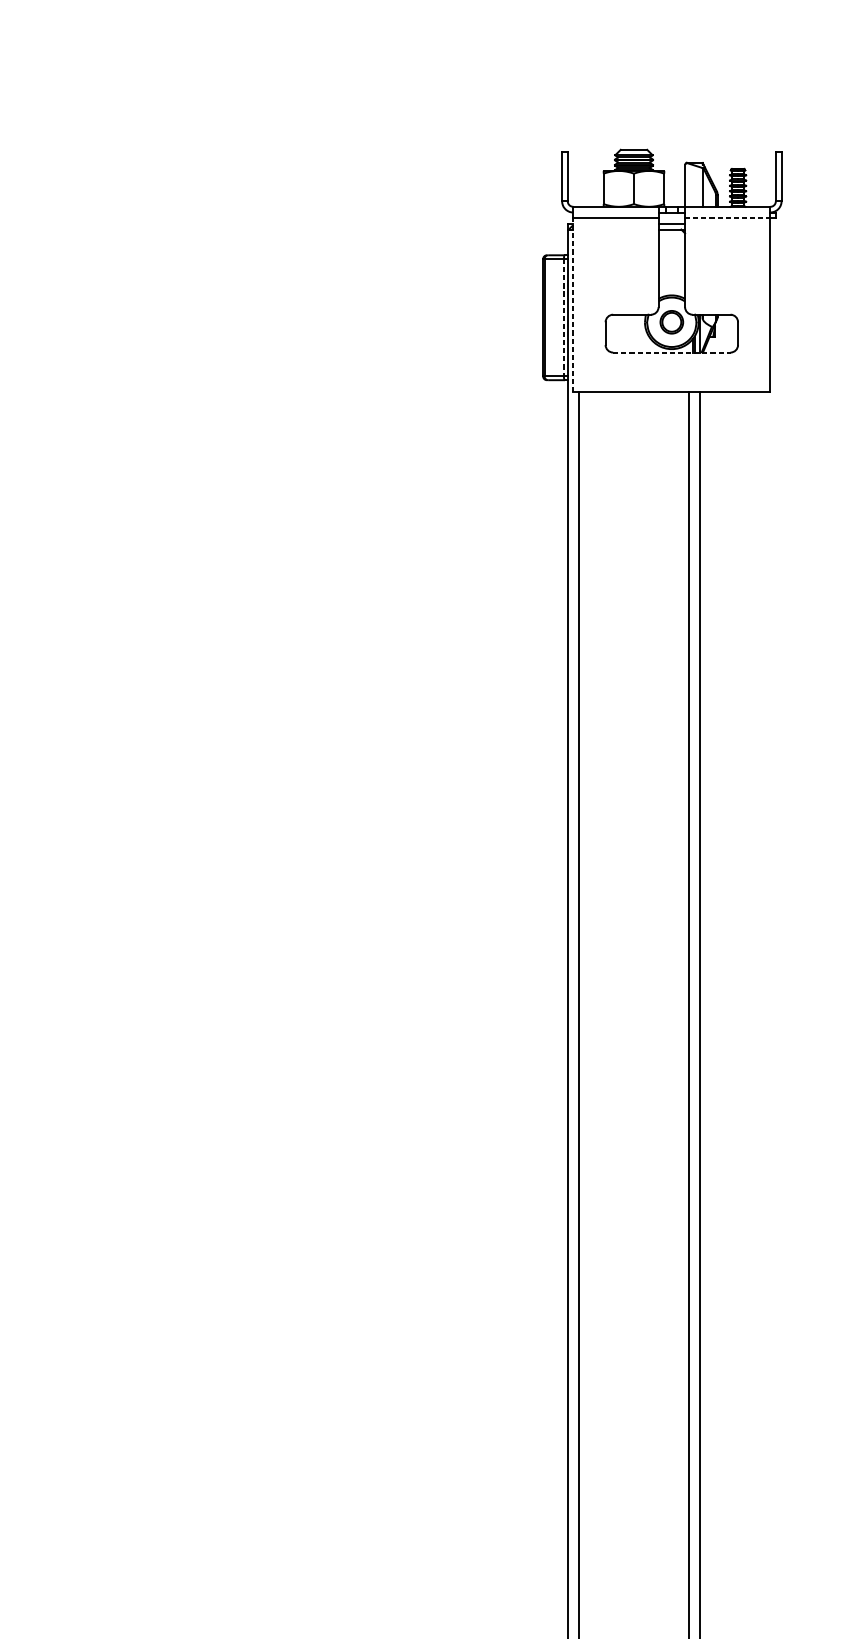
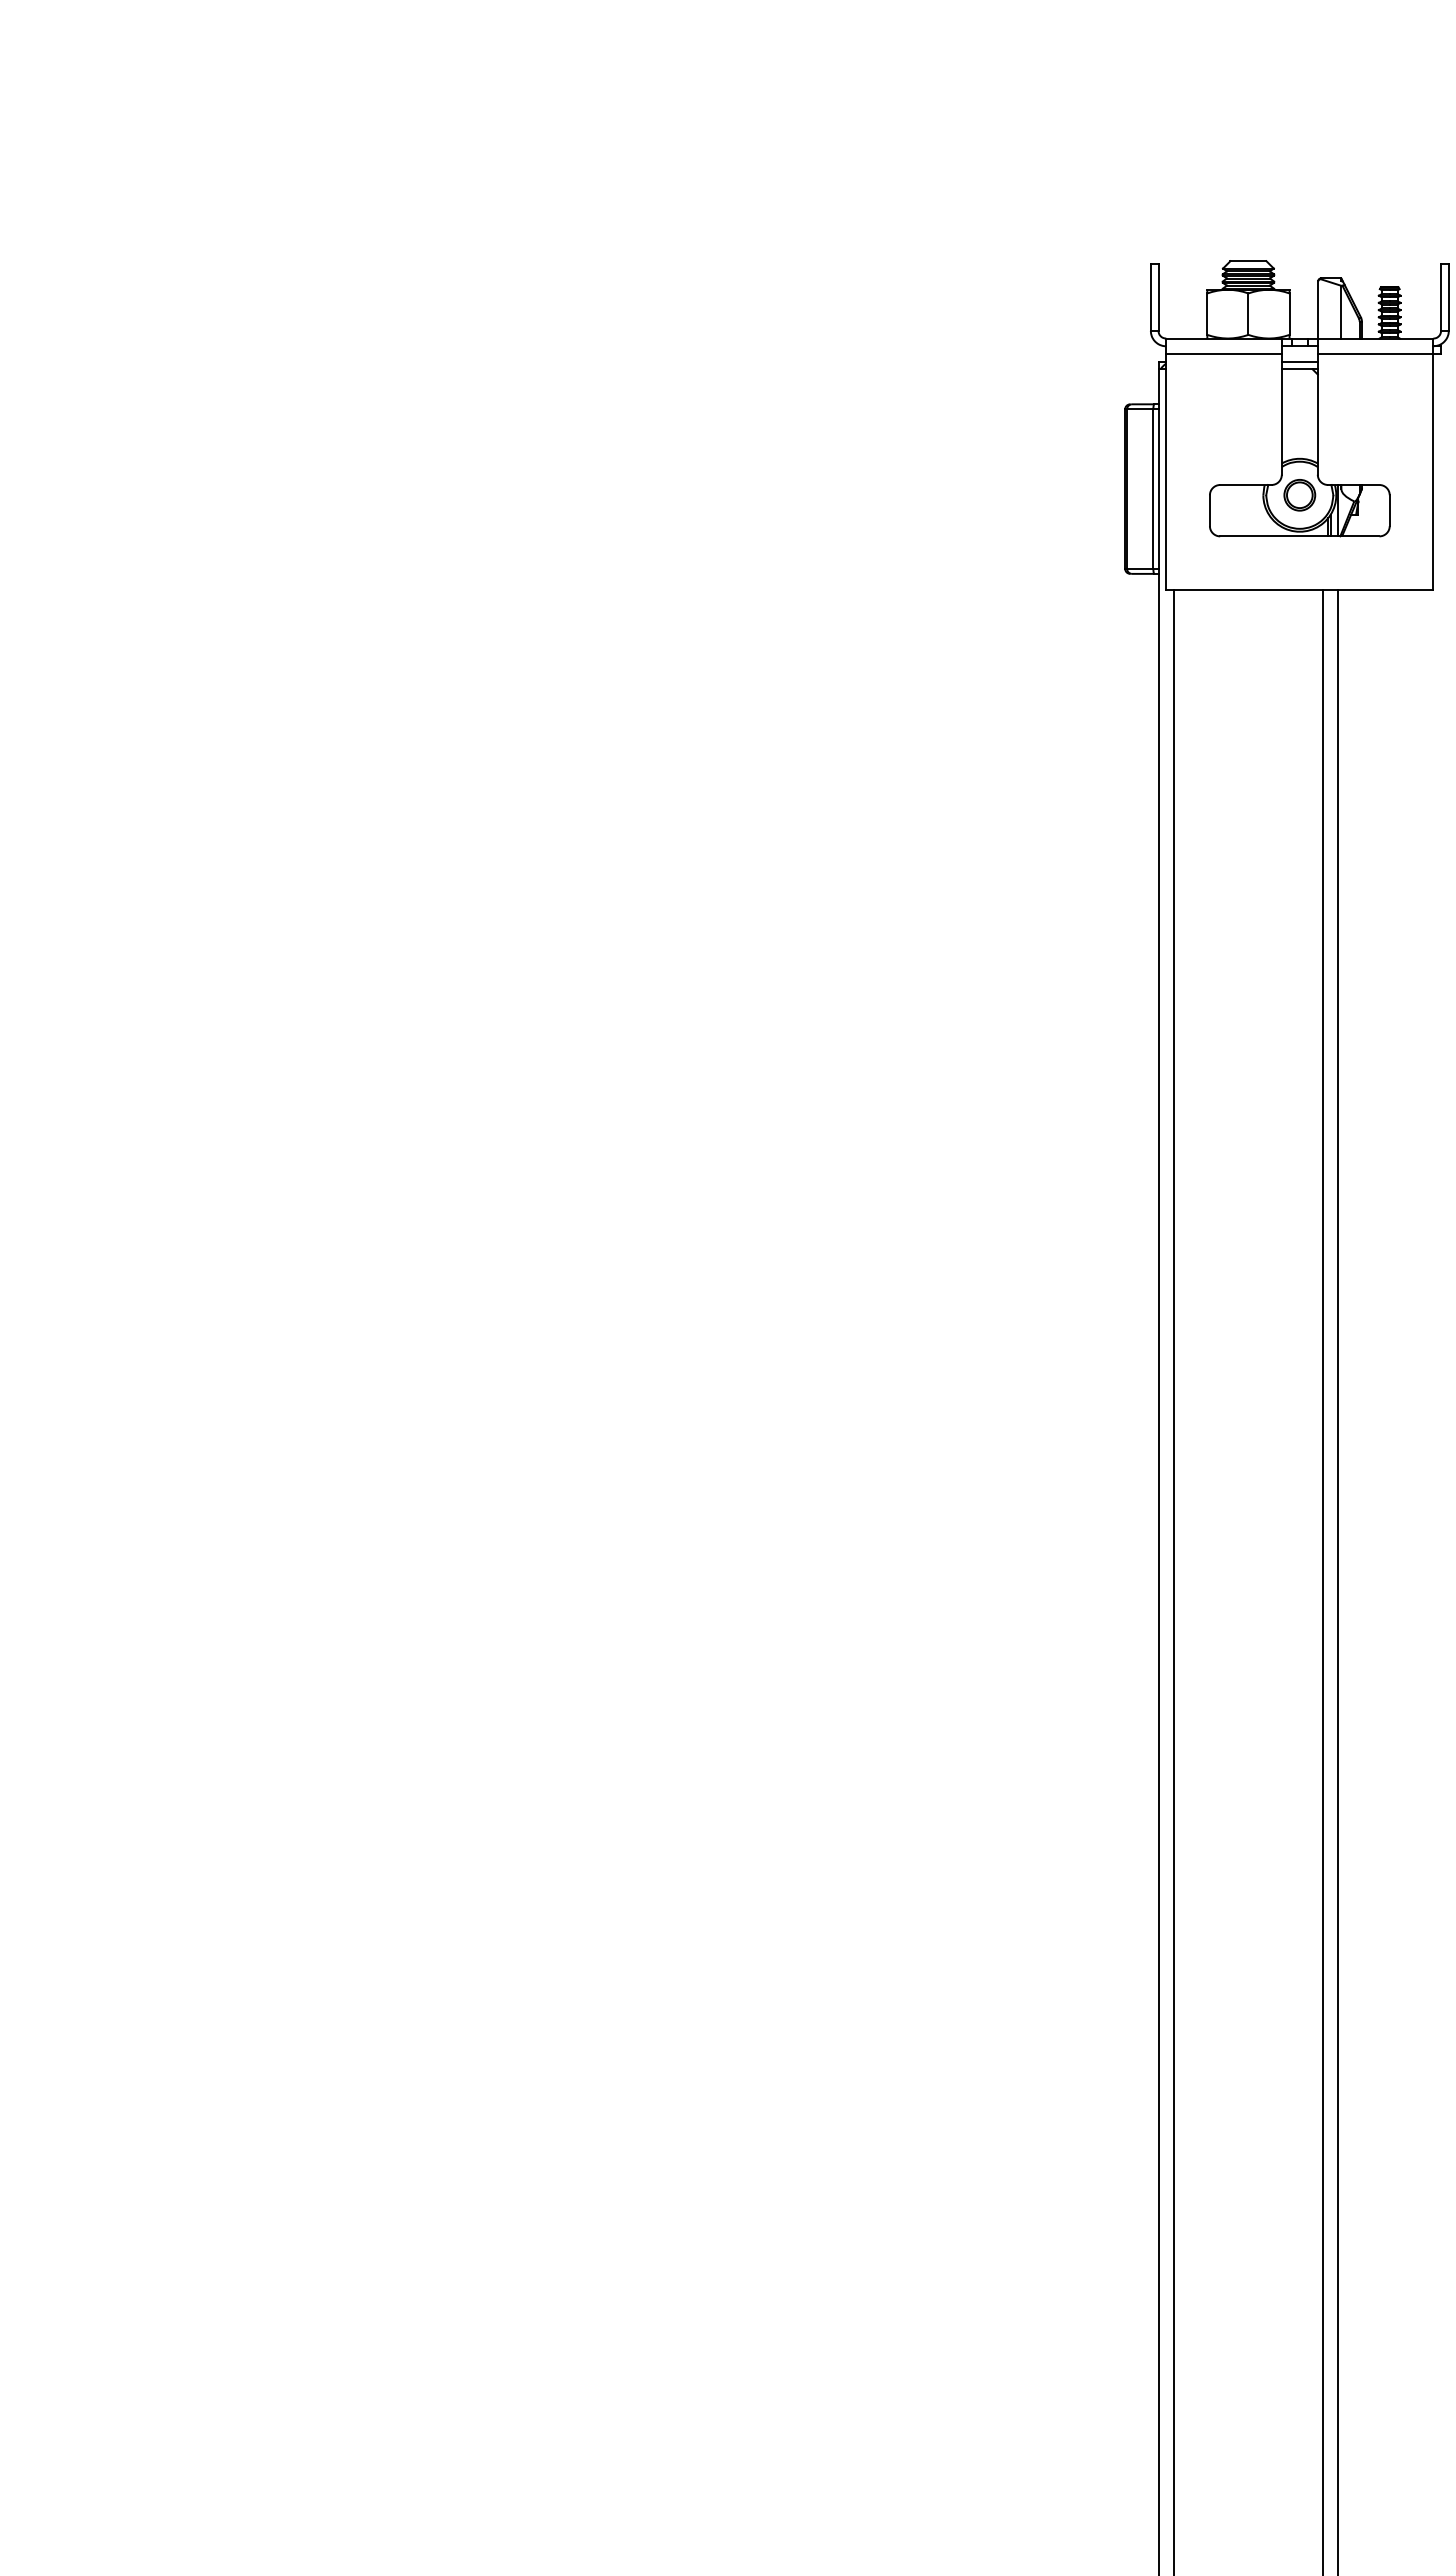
line: (727, 217) -> (1375, 353), dashed -> solid
line: (573, 304) -> (1166, 471), dashed -> solid
line: (564, 318) -> (1153, 489), dashed -> solid
line: (671, 352) -> (1299, 536), dashed -> solid

